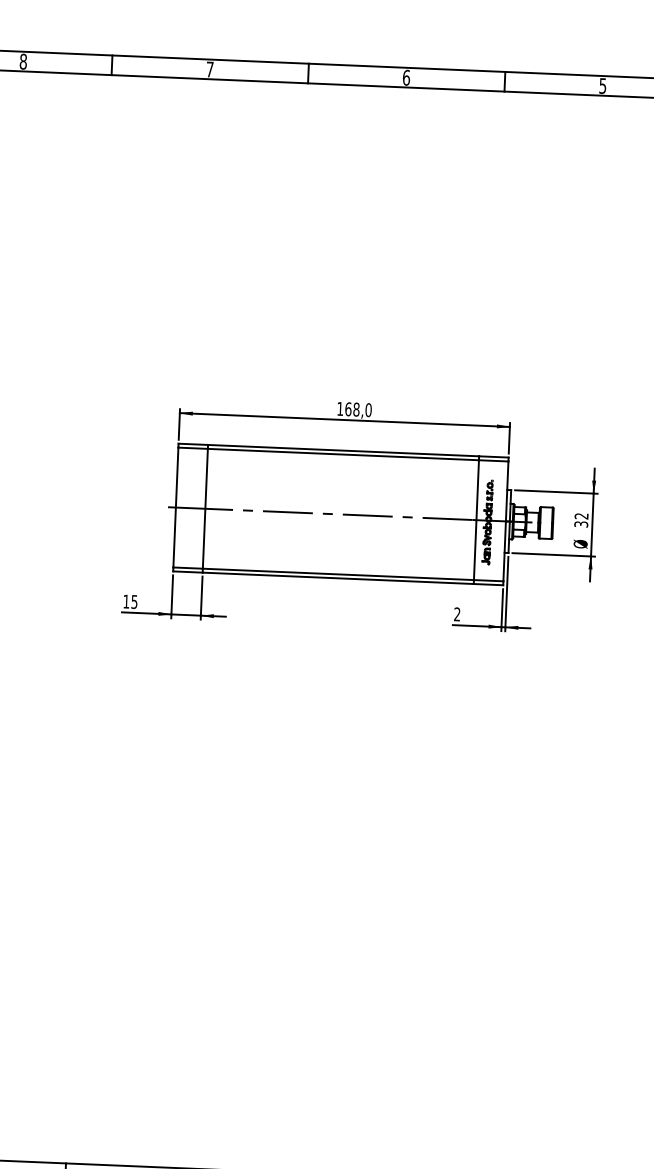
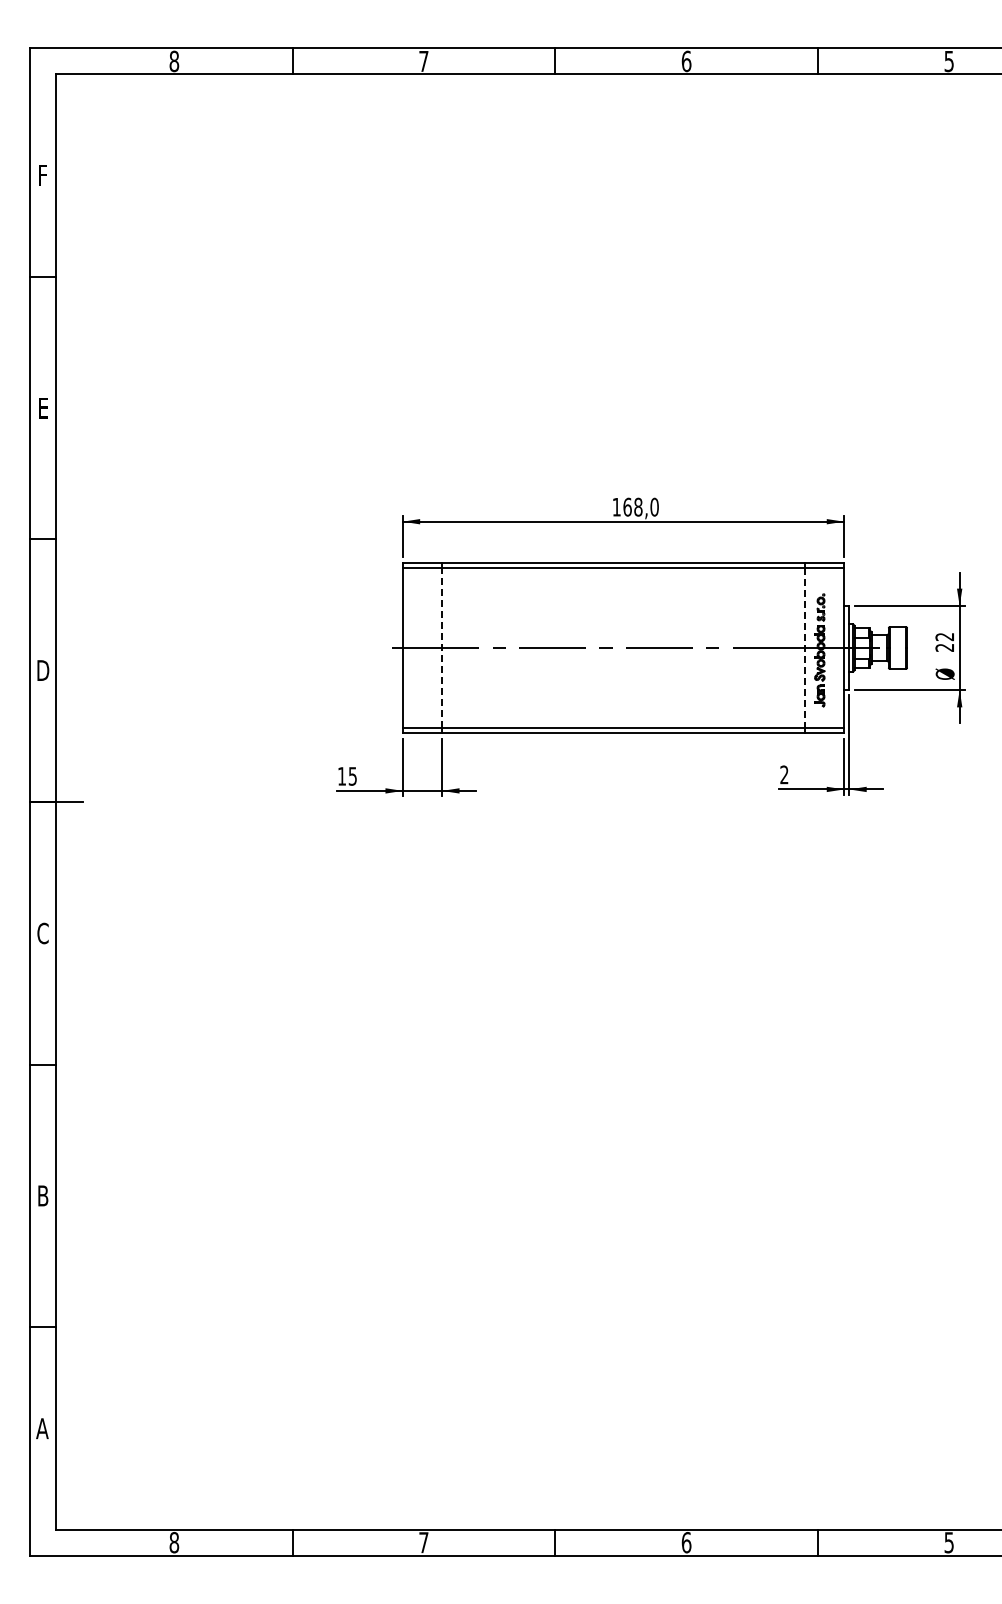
line: (205, 508) -> (442, 647), solid -> dashed
line: (476, 520) -> (804, 648), solid -> dashed
text: (581, 524) -> (944, 647), 32 -> 22

